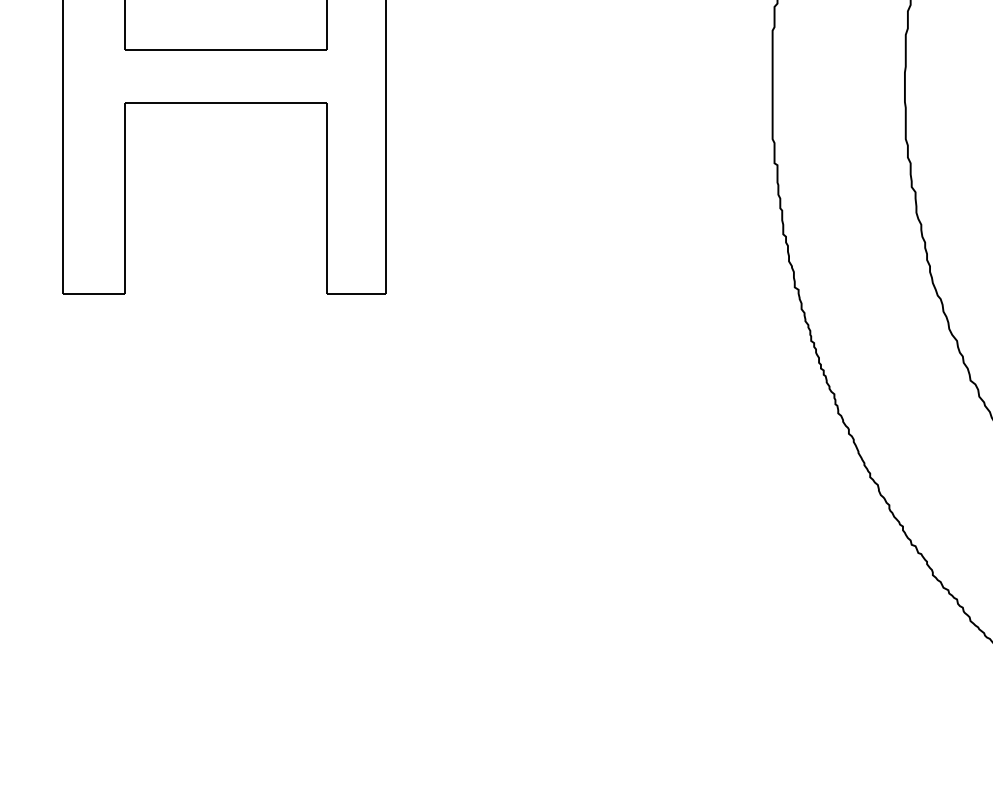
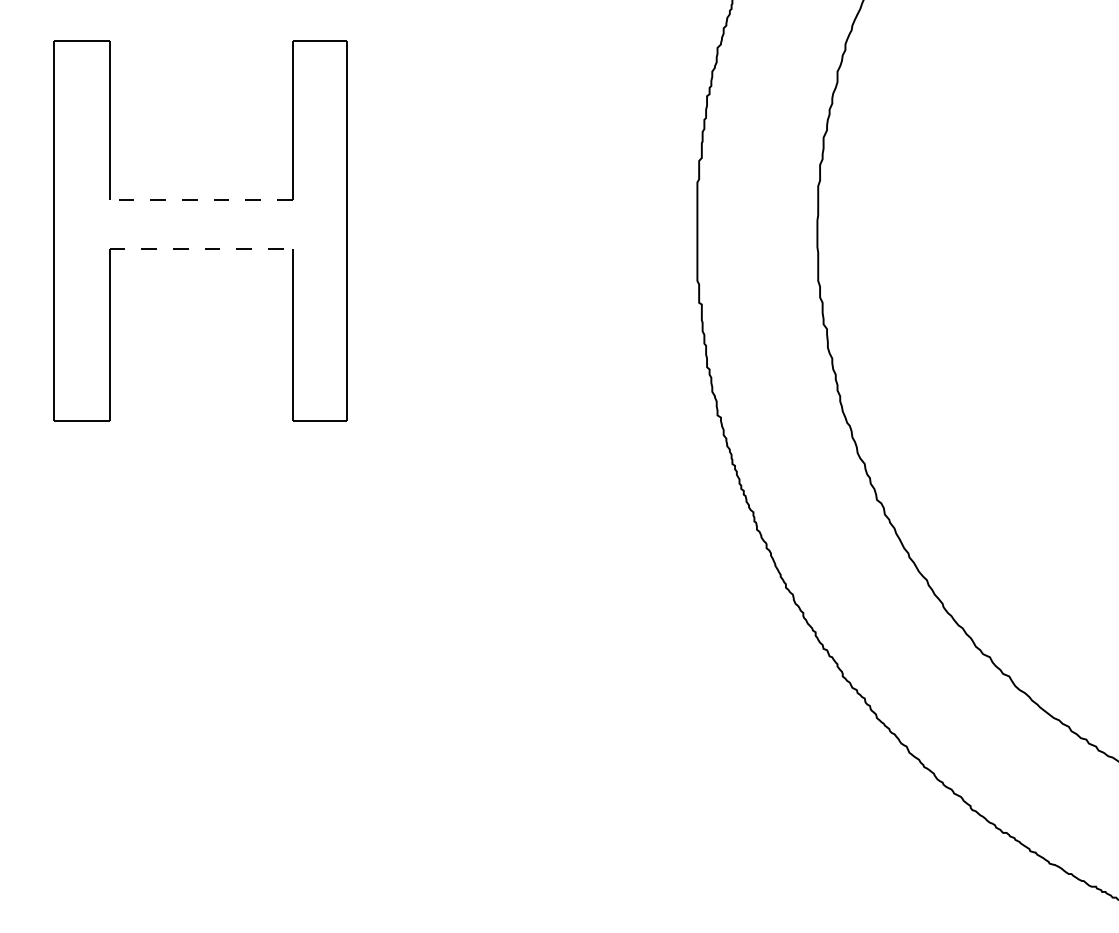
line: (225, 50) -> (201, 200), solid -> dashed
line: (225, 103) -> (201, 248), solid -> dashed

